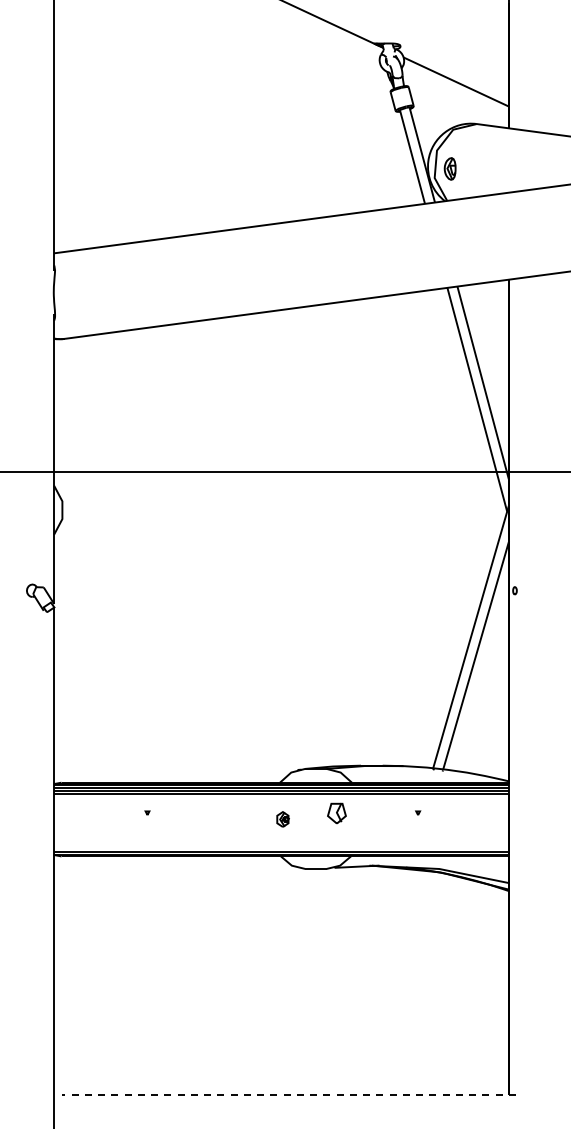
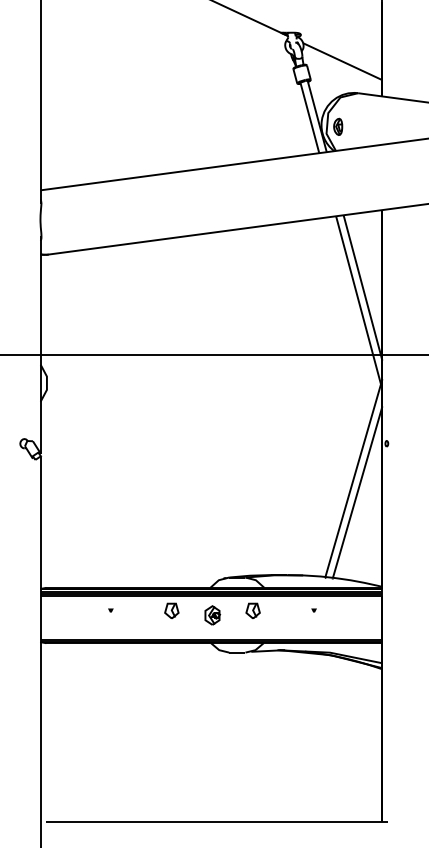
part: (228, 813) -> (171, 610), added
part: (282, 819) -> (212, 615), size x1.67
line: (288, 1095) -> (216, 822), dashed -> solid

